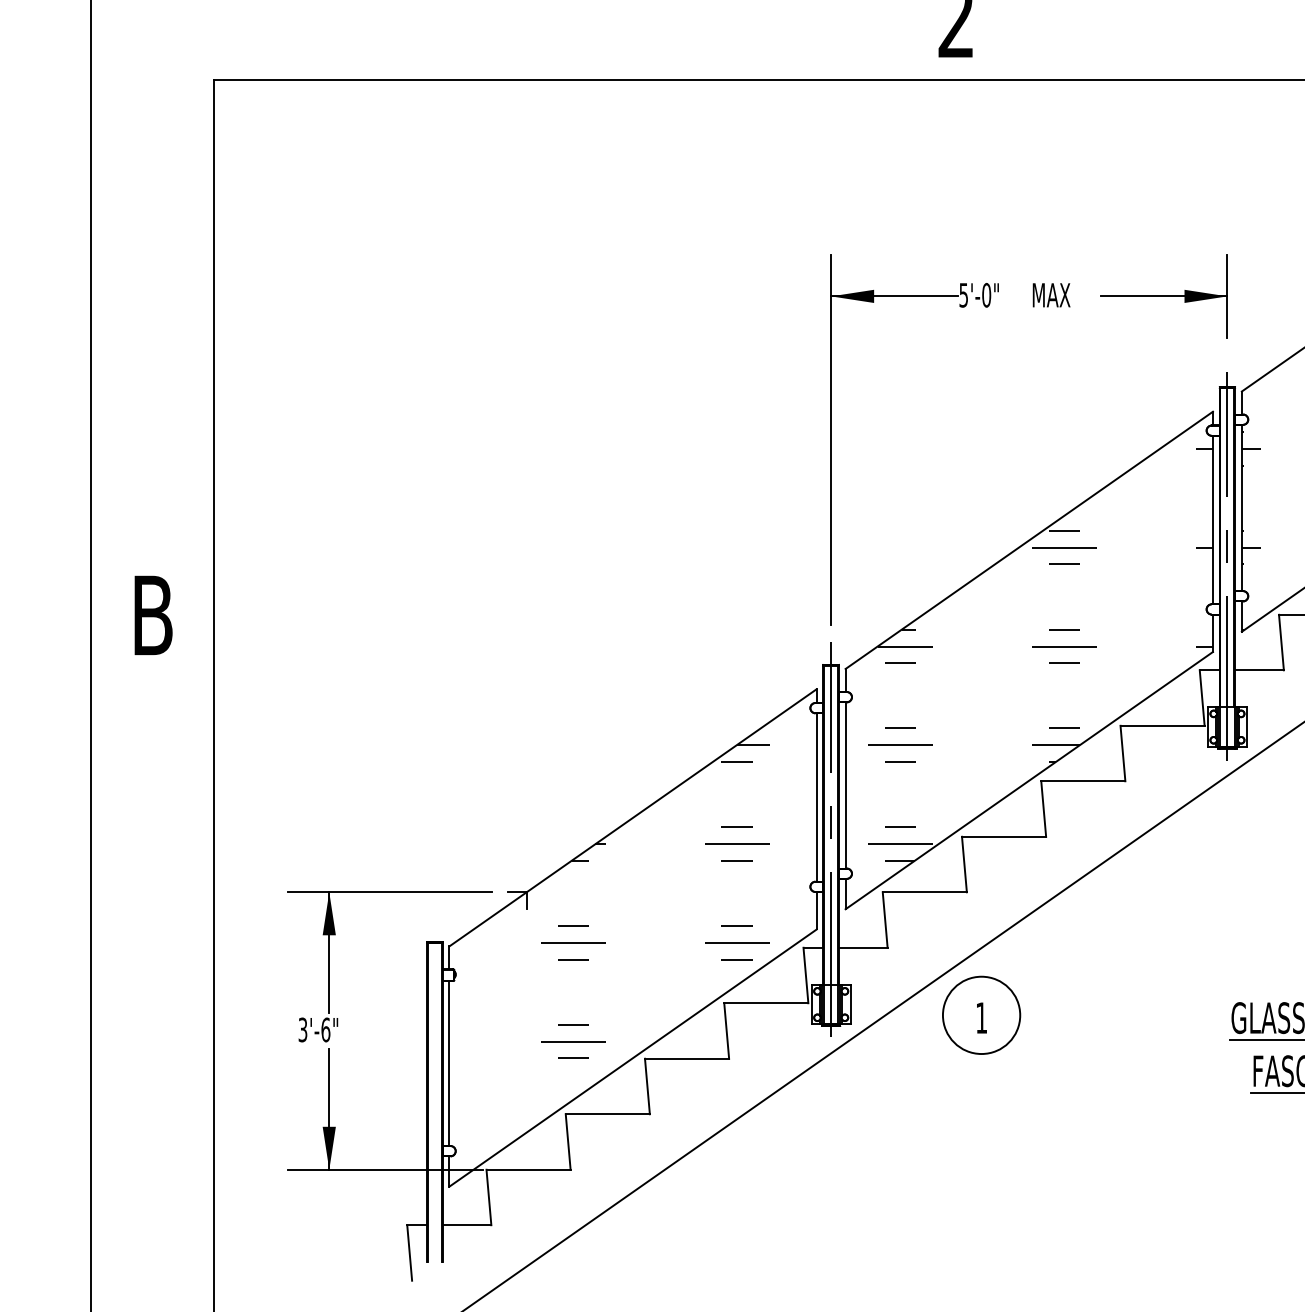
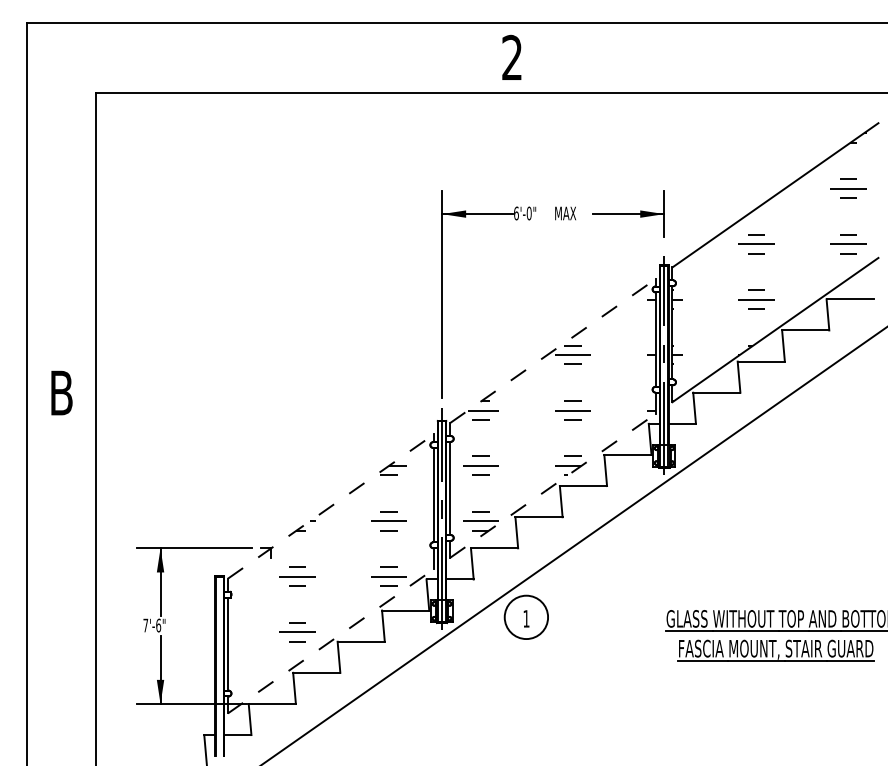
text: (963, 295) -> (516, 213), 5'-0" -> 6'-0"
line: (1029, 539) -> (553, 350), solid -> dashed
line: (1029, 780) -> (553, 485), solid -> dashed
line: (632, 817) -> (330, 506), solid -> dashed
text: (302, 1029) -> (145, 625), 3'-6" -> 7'-6"
line: (632, 1058) -> (330, 641), solid -> dashed

